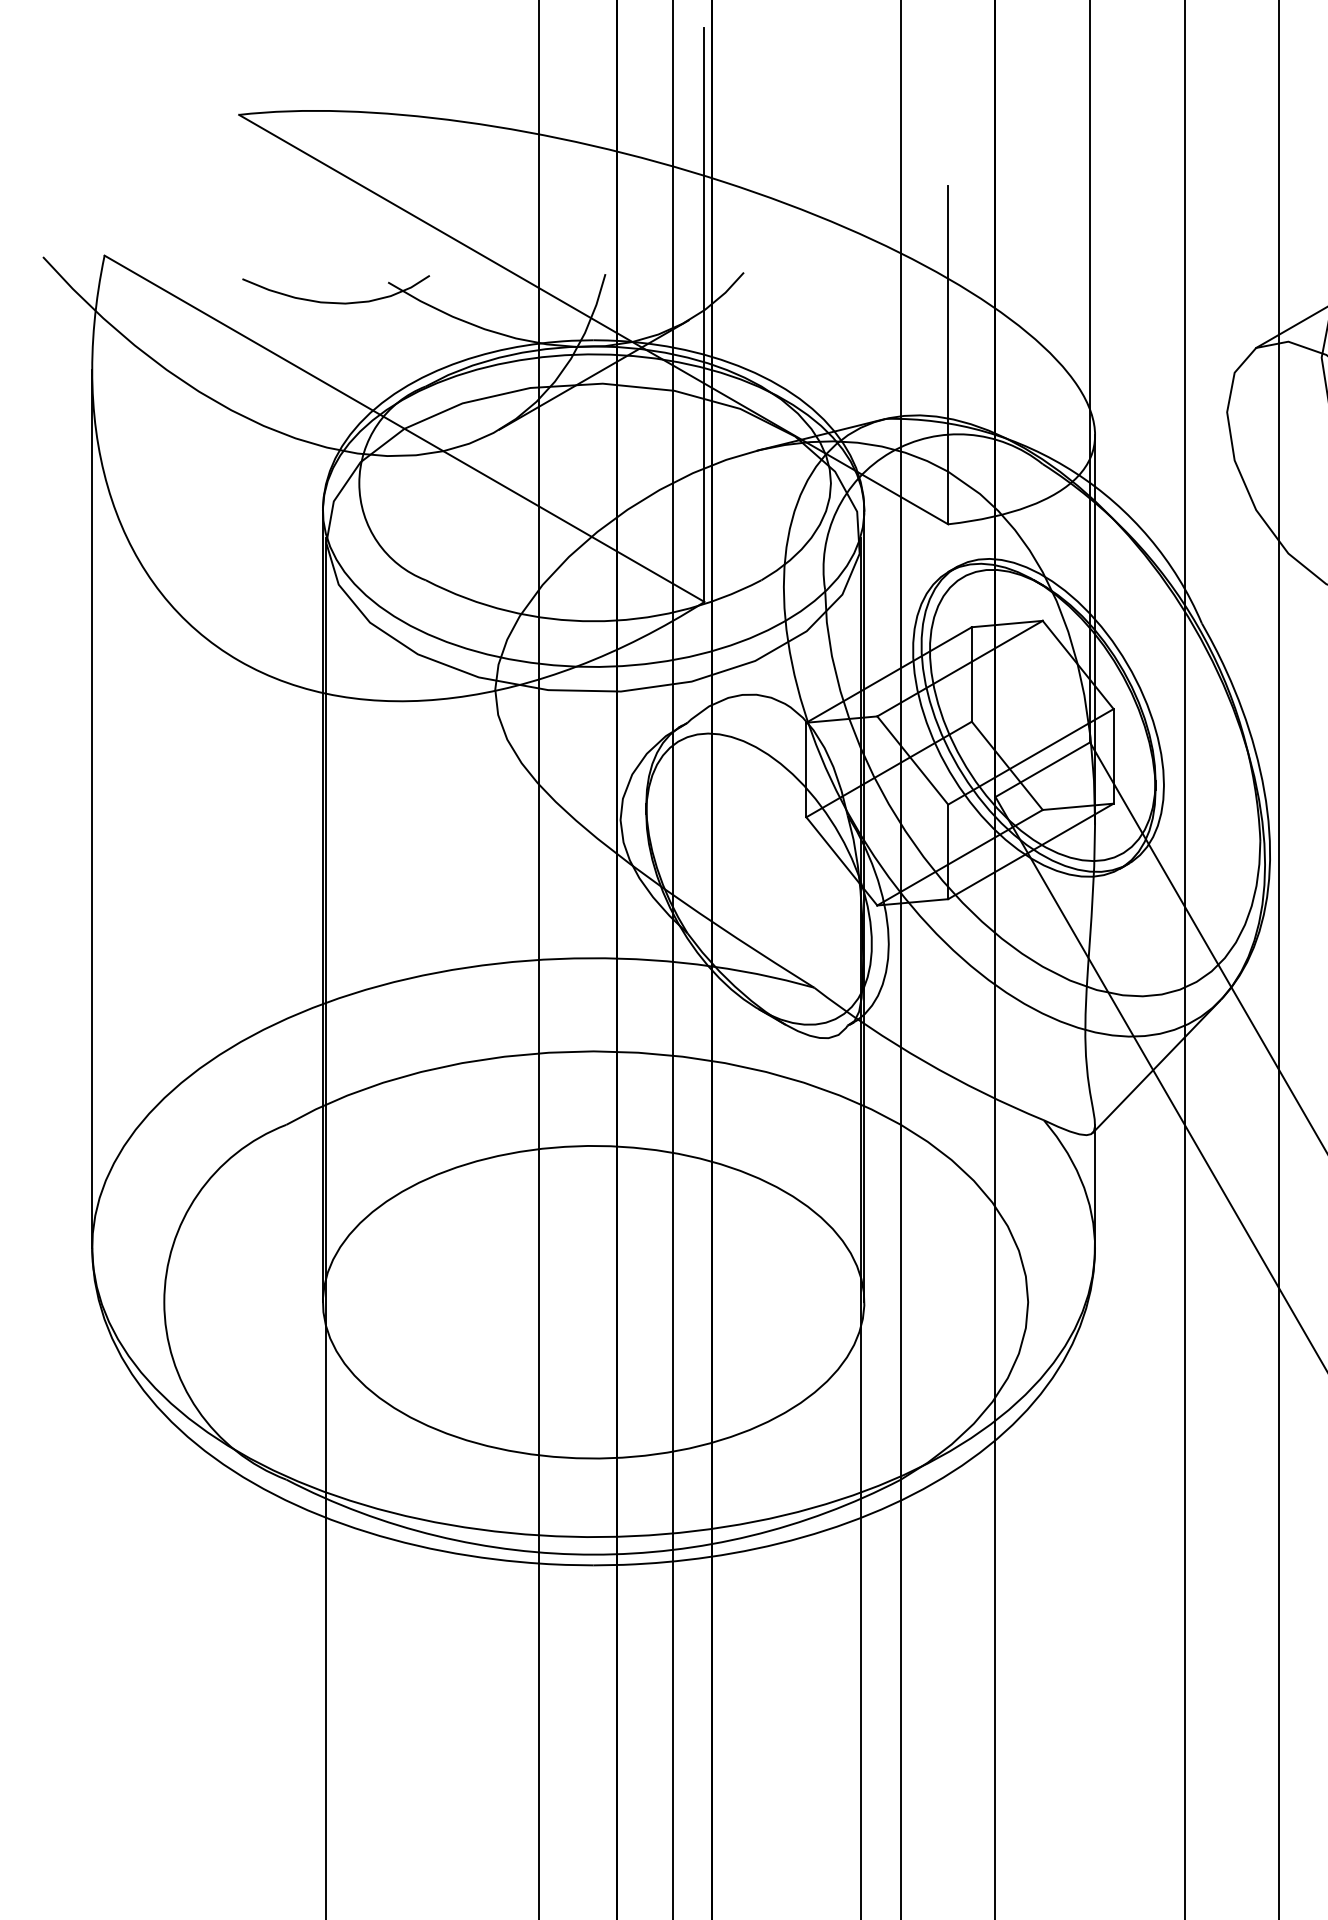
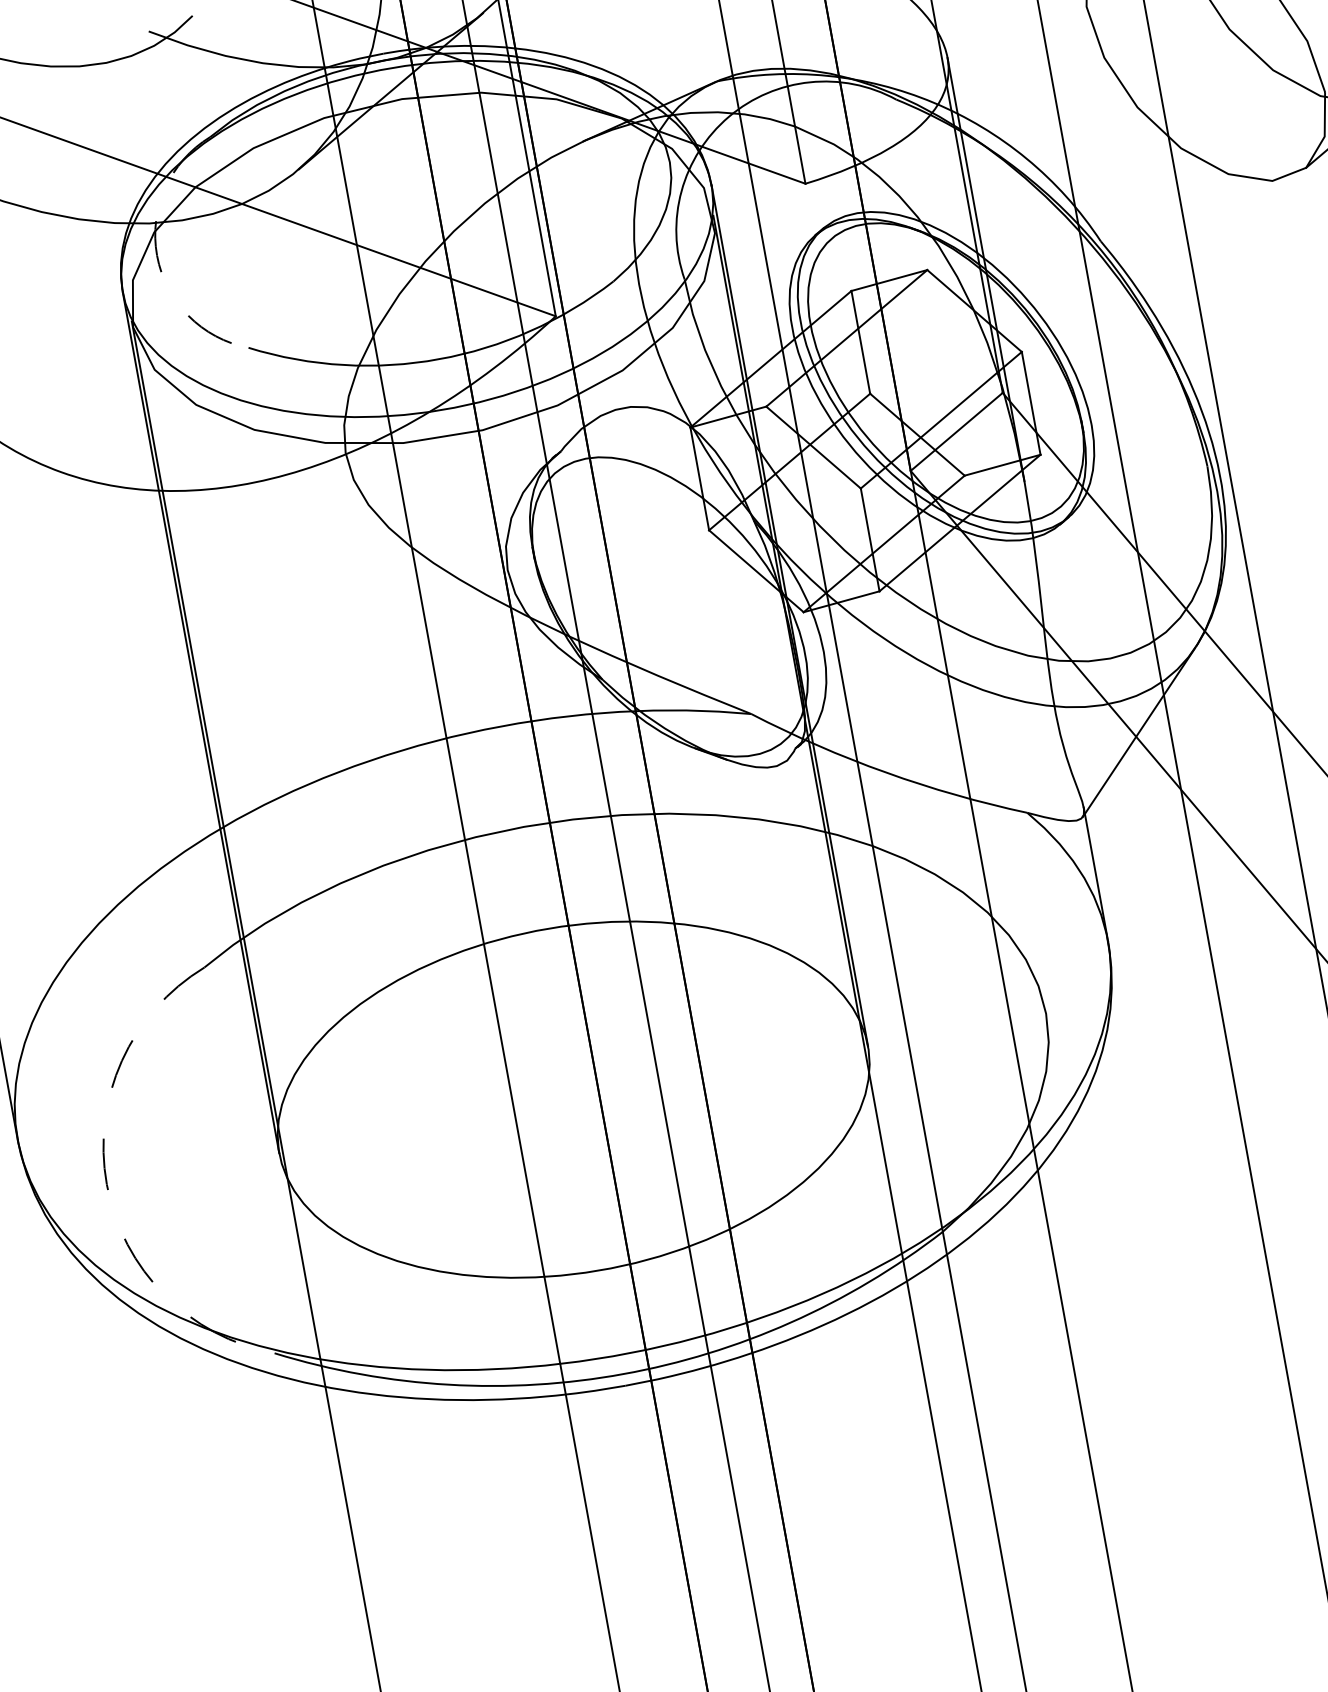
arc: (359, 483) -> (157, 255), solid -> dashed
arc: (164, 1302) -> (107, 1184), solid -> dashed

